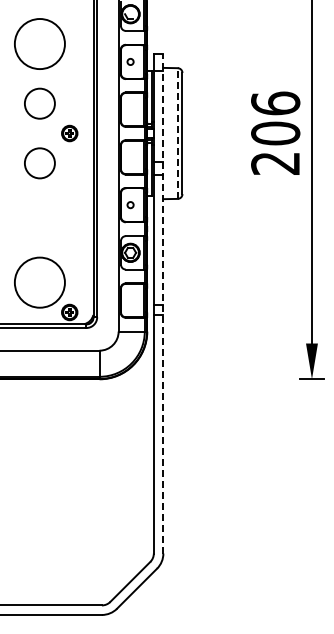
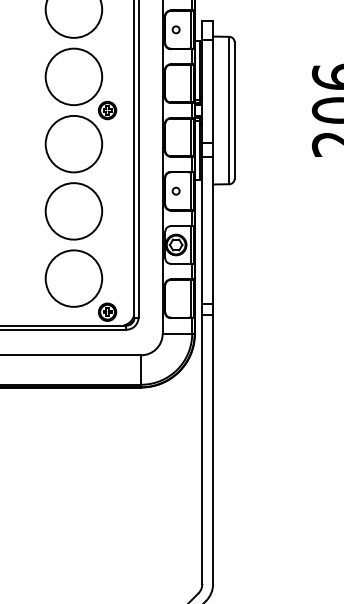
circle: (39, 103) -> (73, 76), size x1.67
line: (177, 133) -> (229, 110), dashed -> solid
circle: (39, 163) -> (73, 144), size x1.67
circle: (39, 222) -> (73, 210), added
line: (163, 303) -> (213, 302), dashed -> solid

